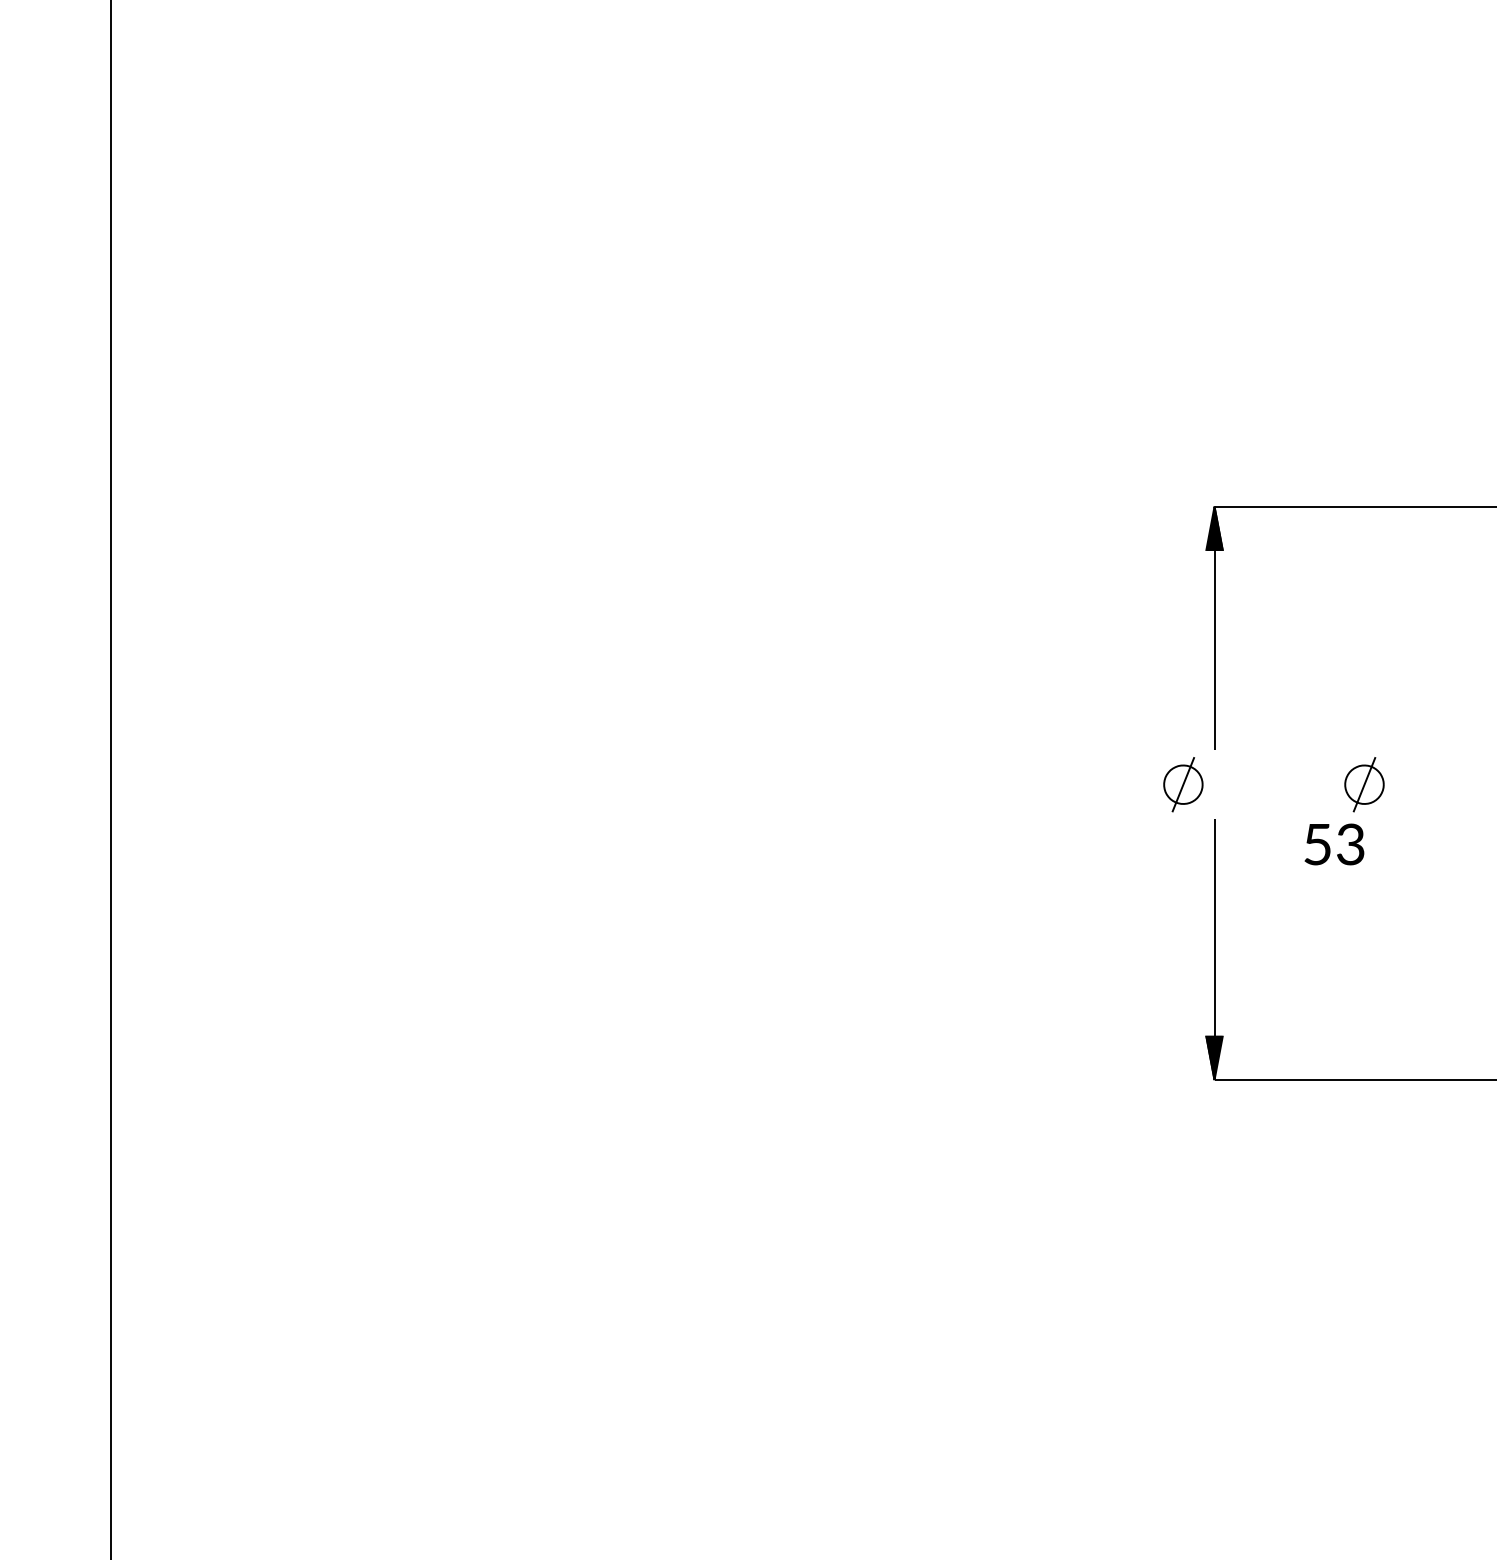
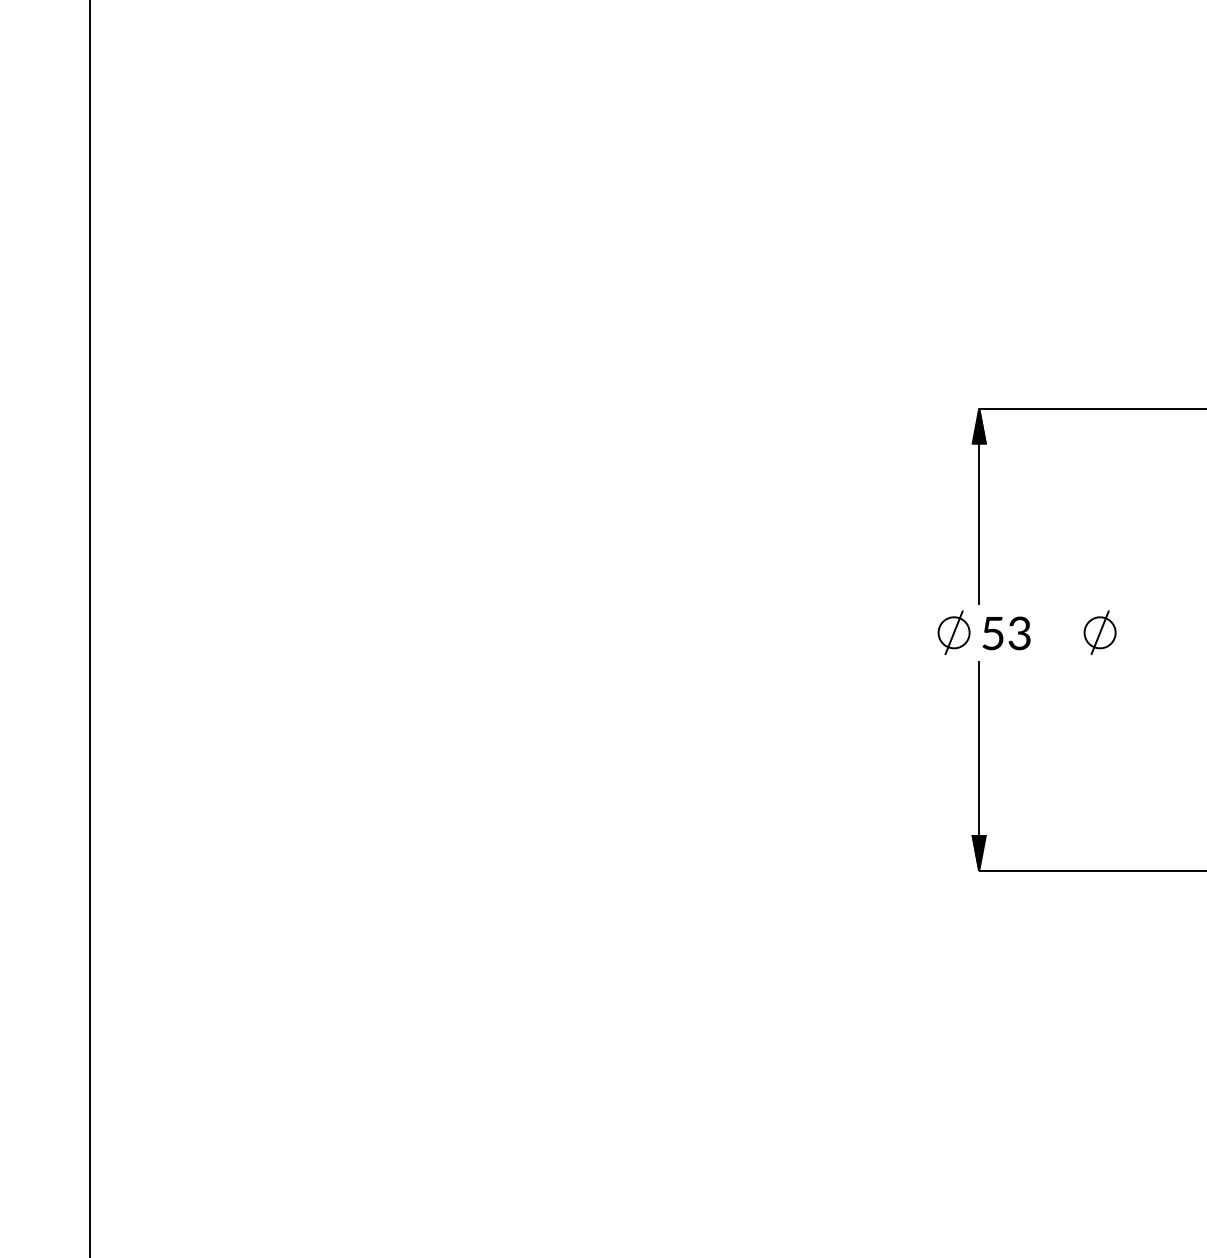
text: (1334, 844) -> (1006, 633), moved

